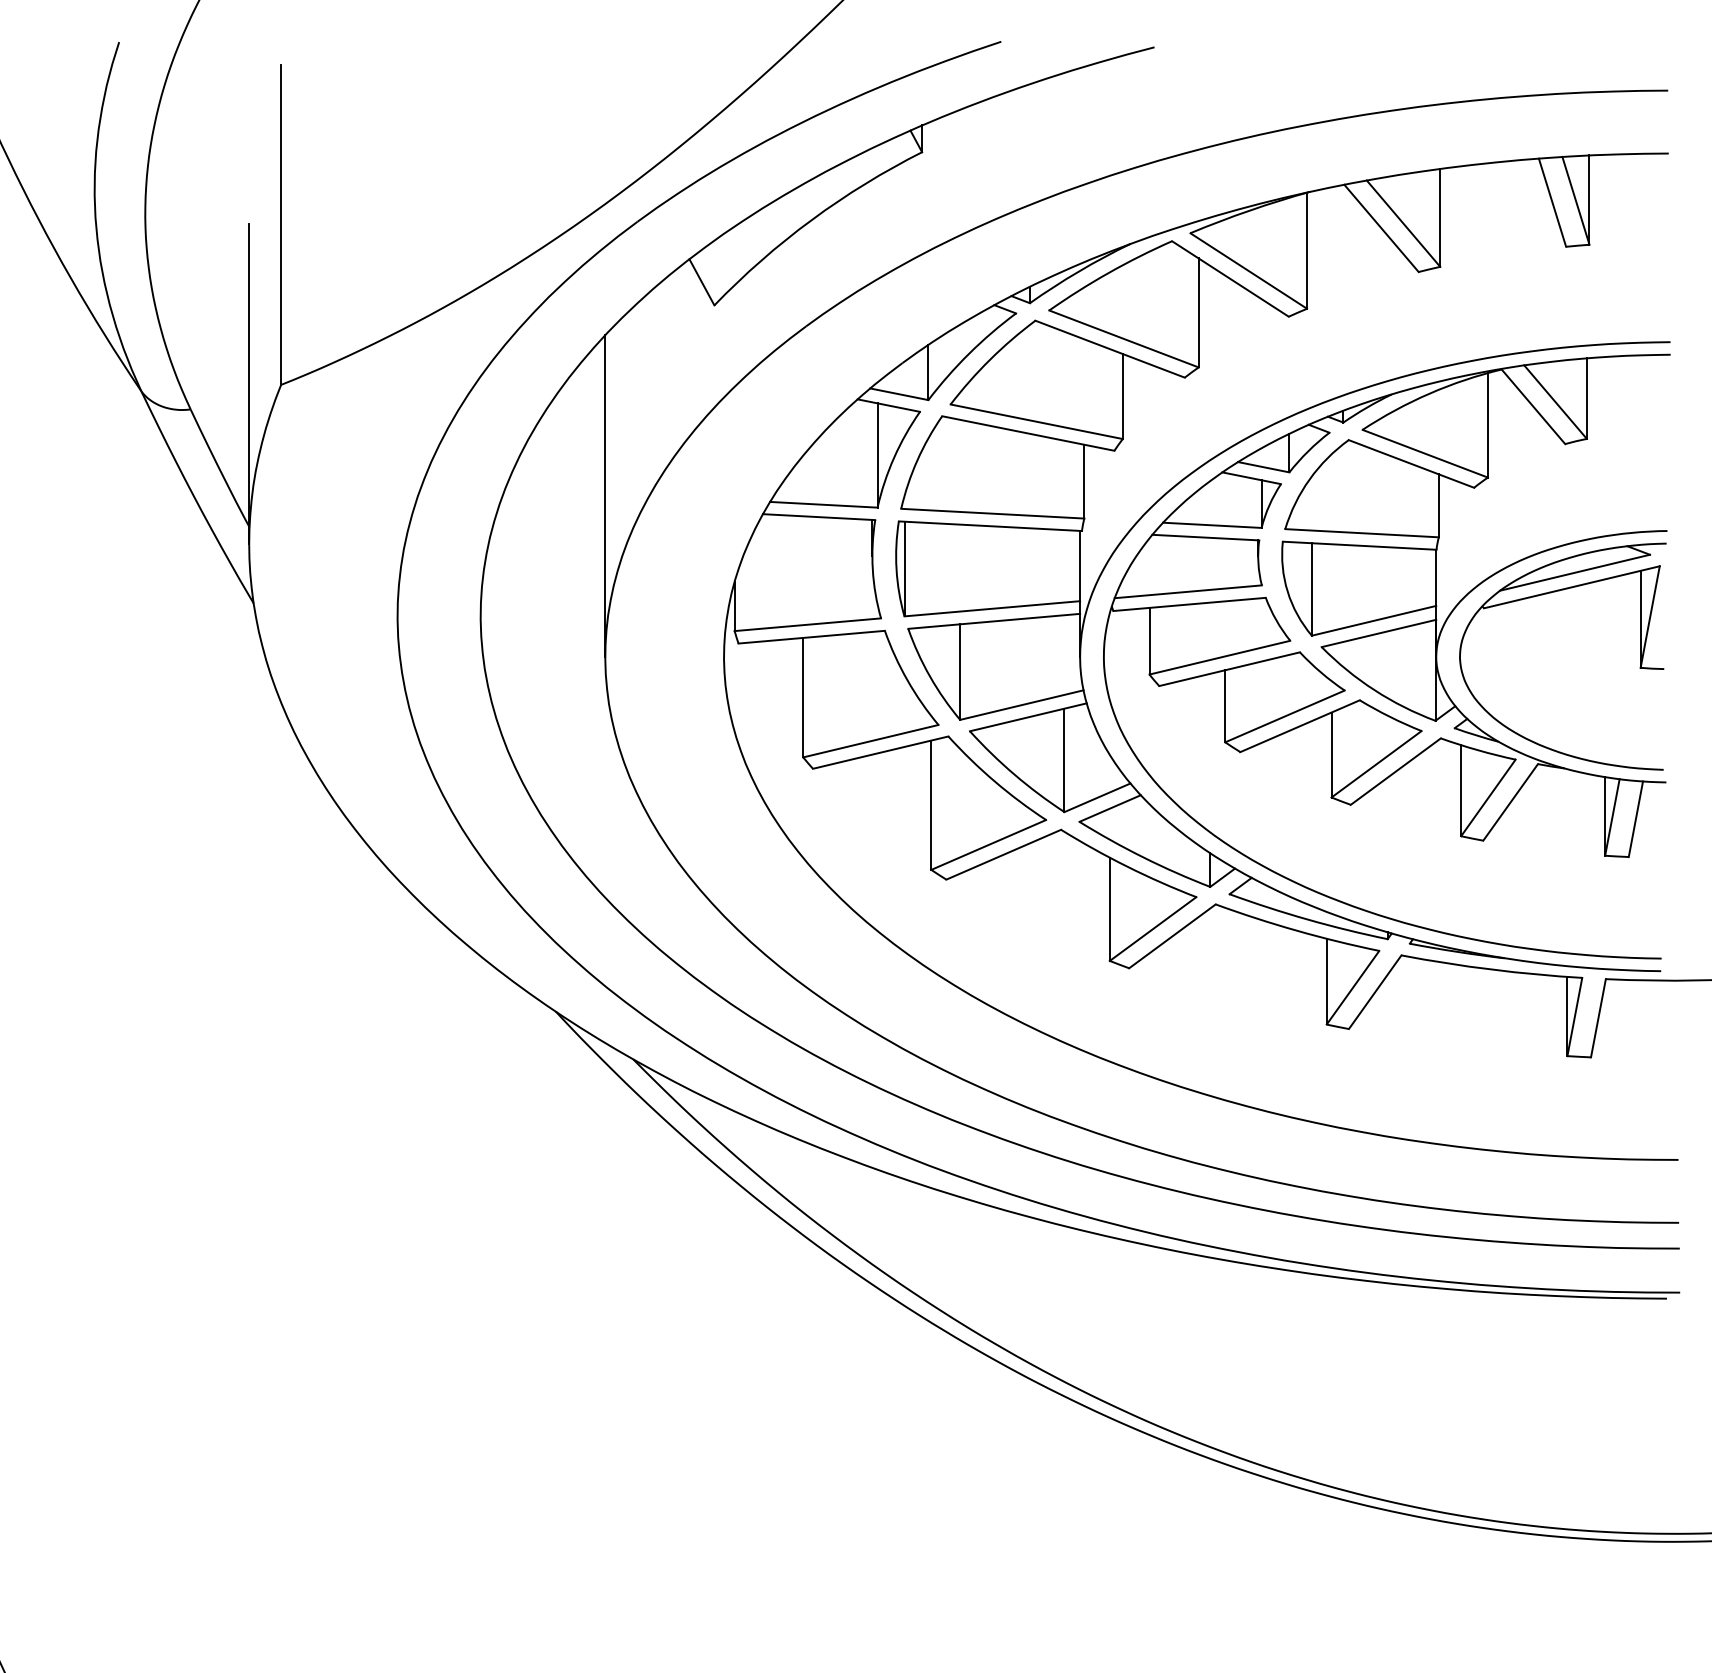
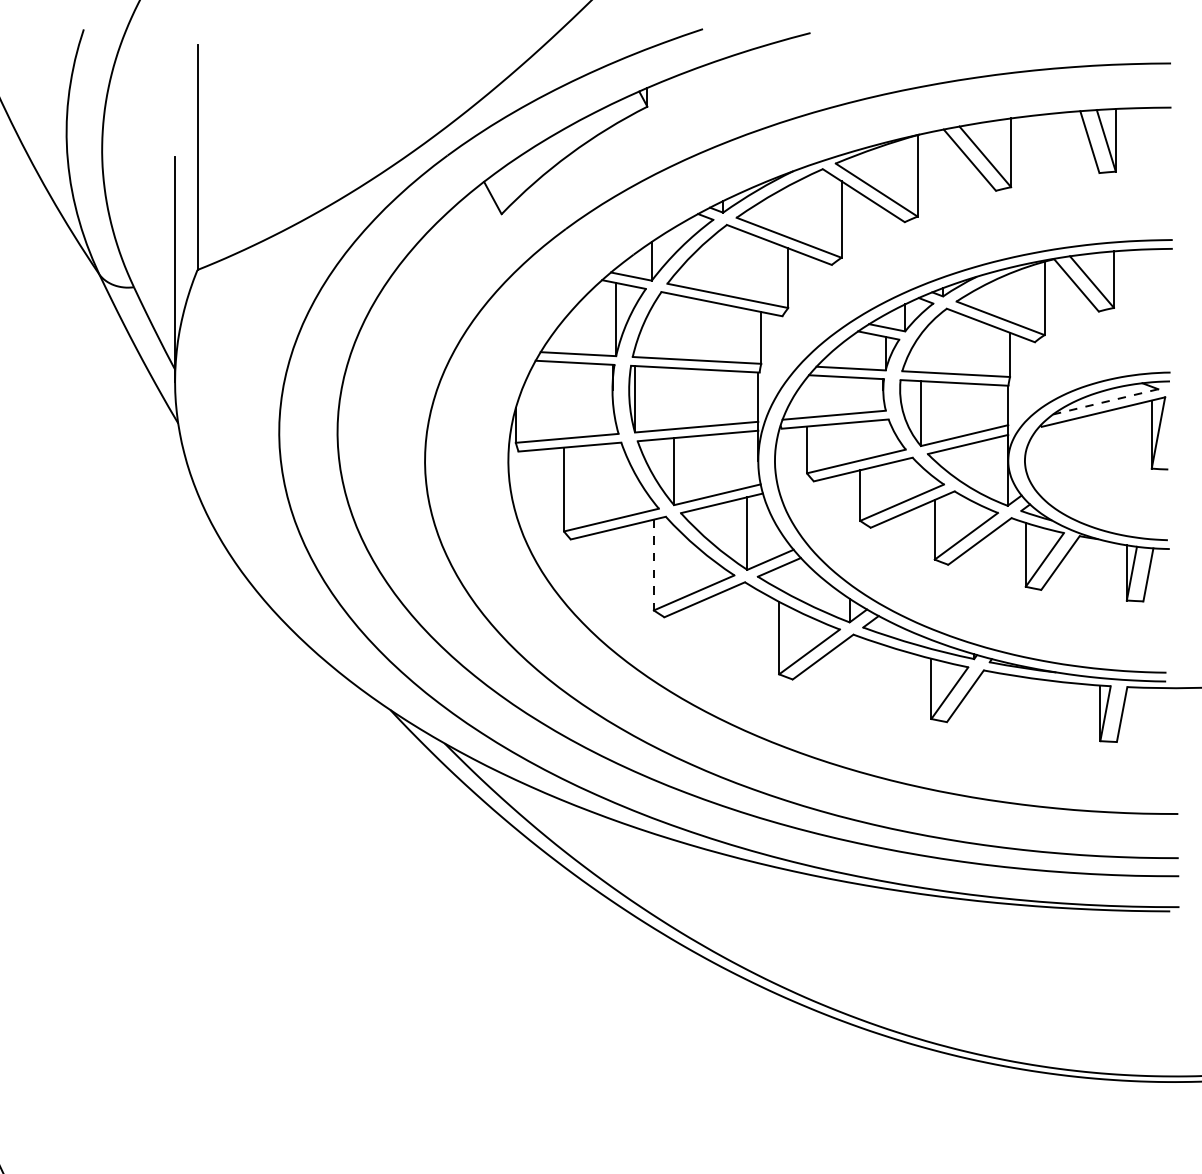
line: (605, 495) -> (425, 347), removed
line: (1574, 572) -> (1105, 401), solid -> dashed
line: (931, 805) -> (653, 565), solid -> dashed

